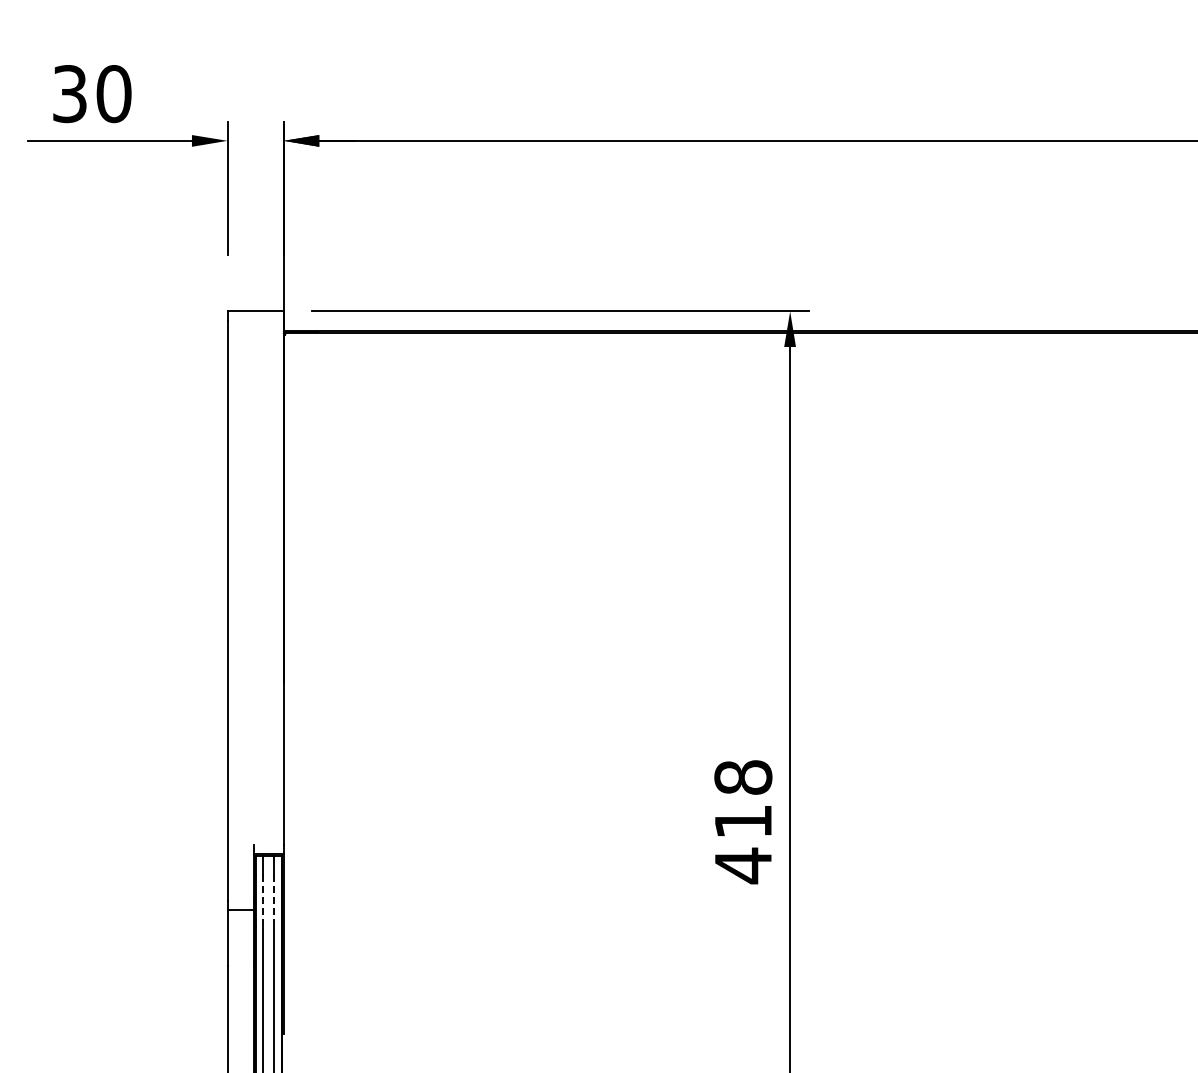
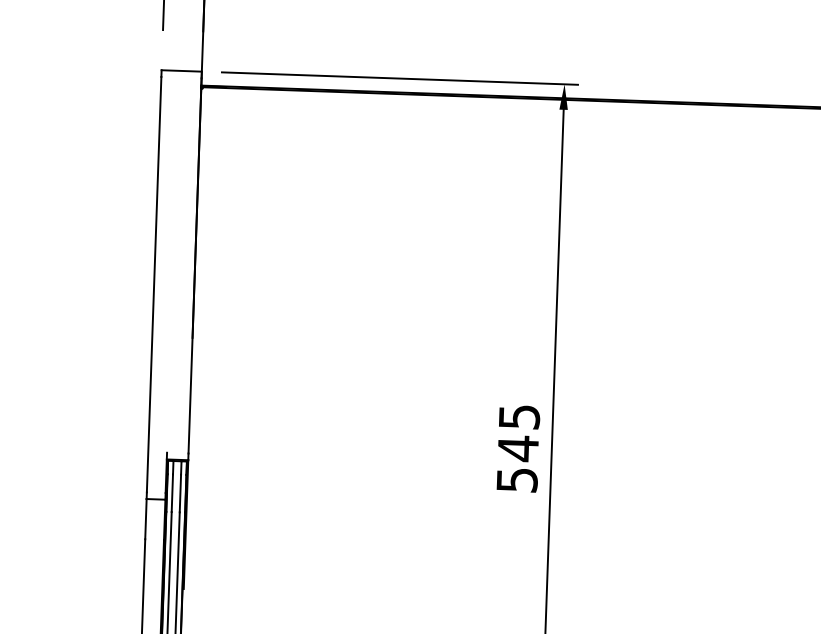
text: (743, 822) -> (518, 449), 418 -> 545
line: (263, 901) -> (172, 493), dashed -> solid
line: (274, 901) -> (180, 494), dashed -> solid

